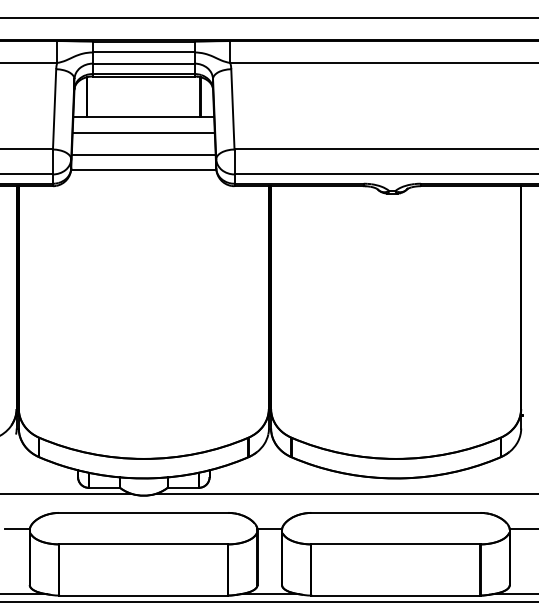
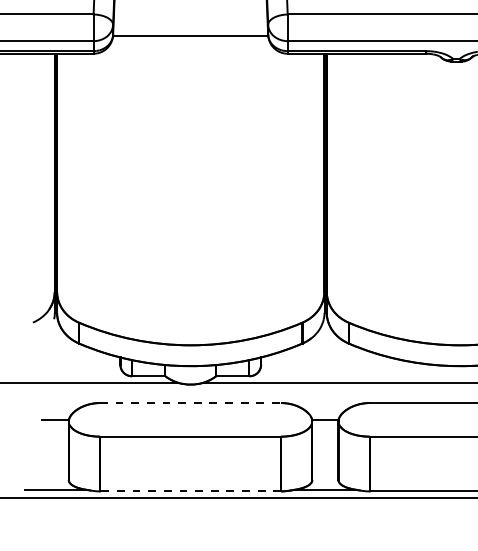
line: (143, 155) -> (190, 20), removed
line: (143, 512) -> (190, 402), solid -> dashed
line: (143, 595) -> (190, 491), solid -> dashed

